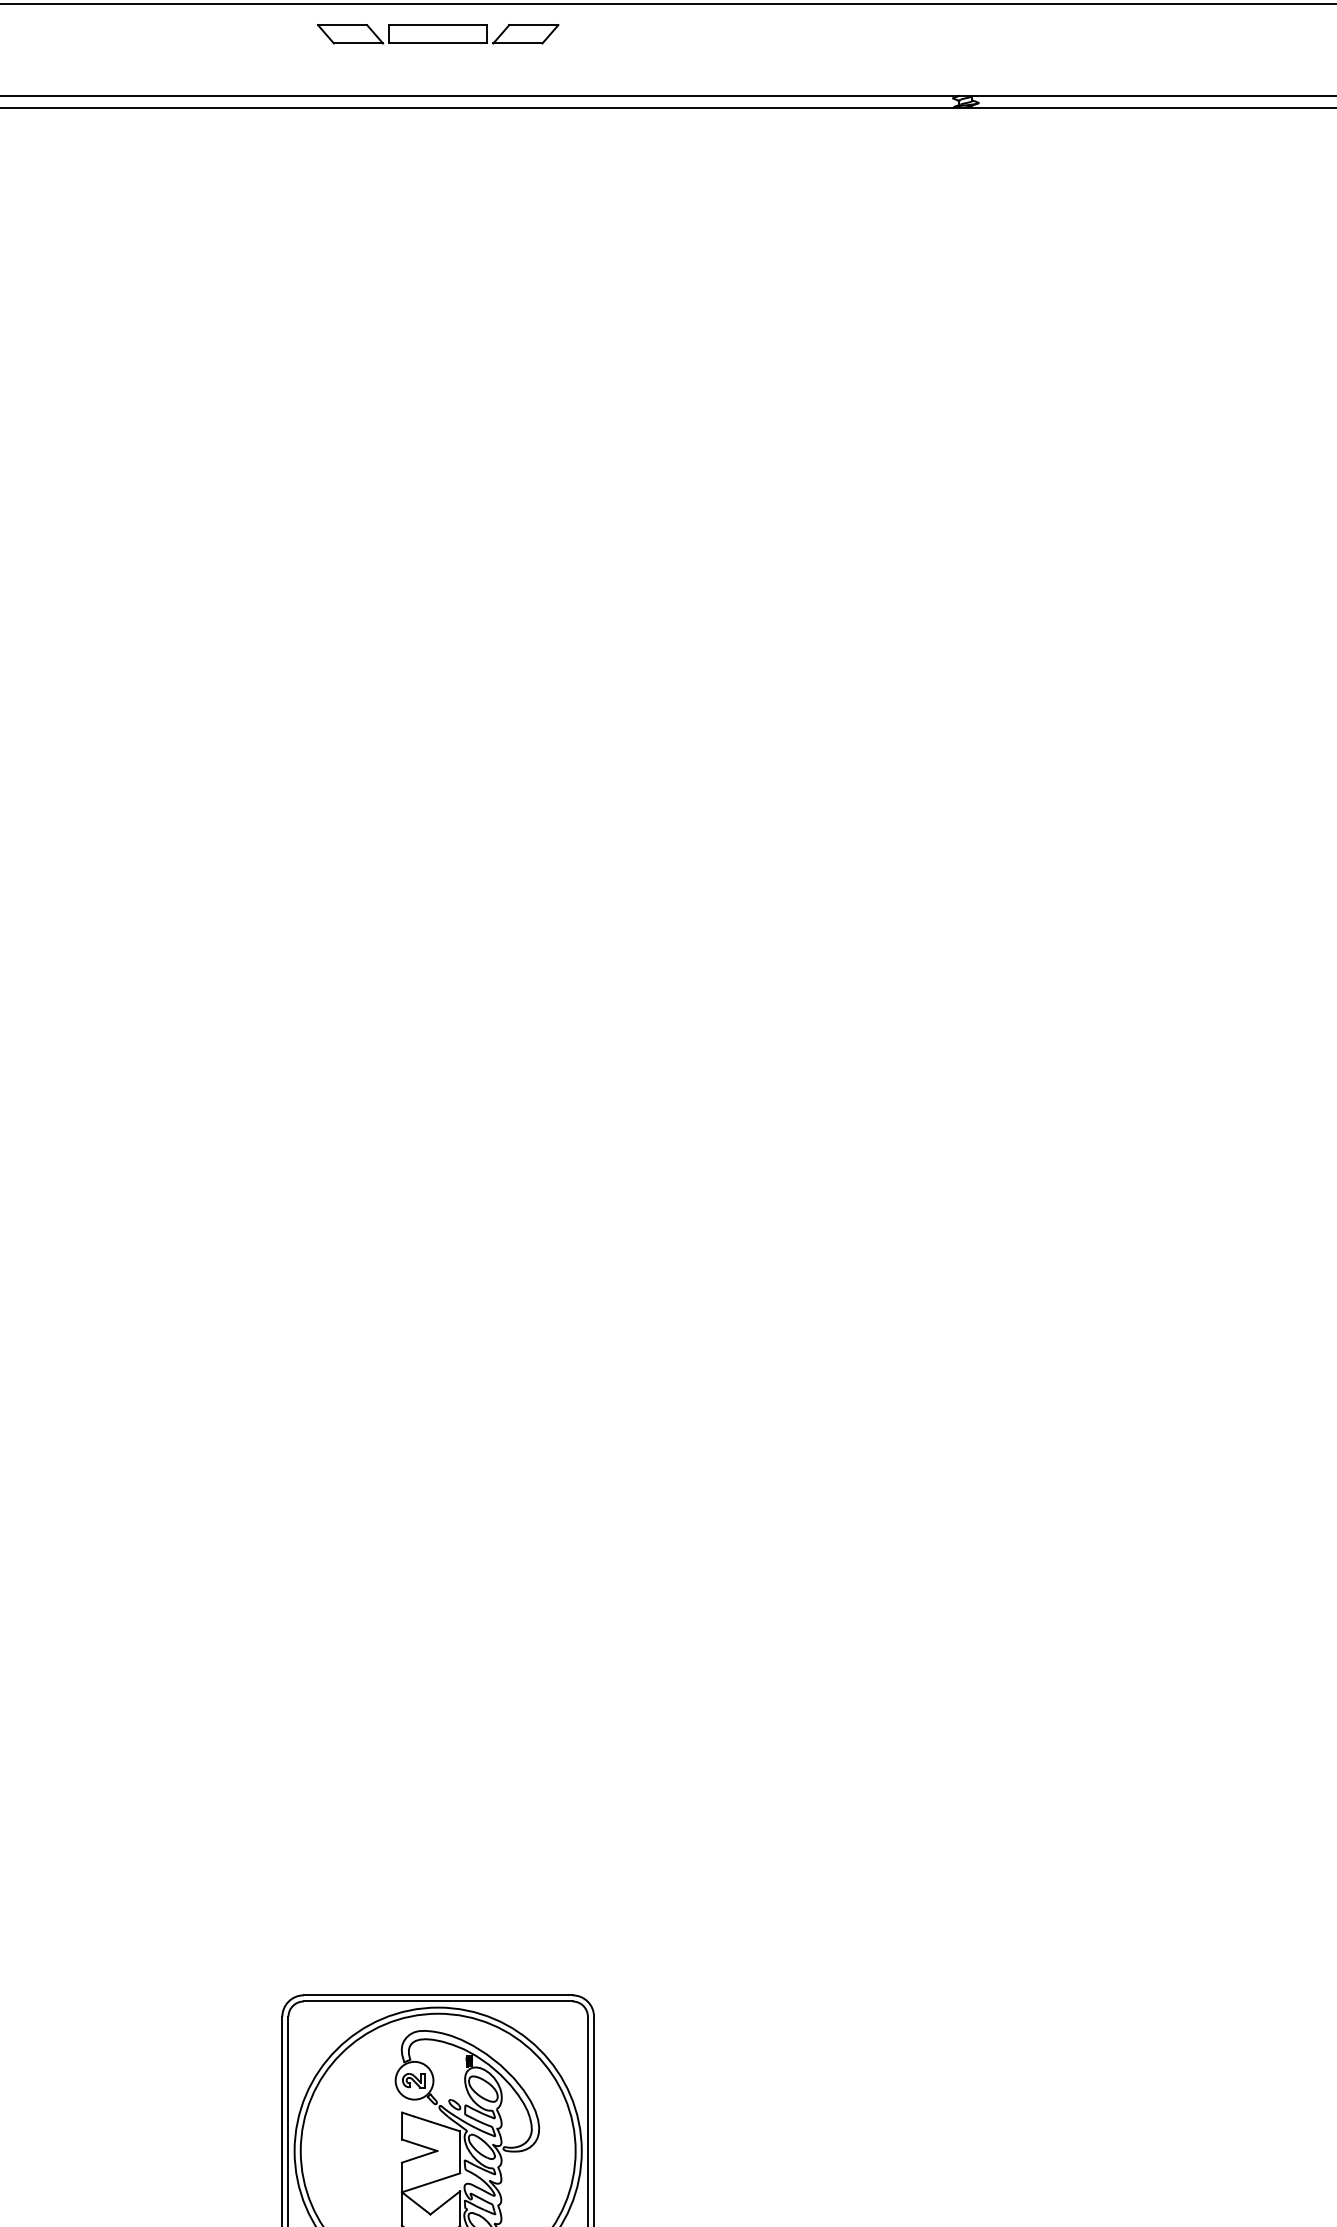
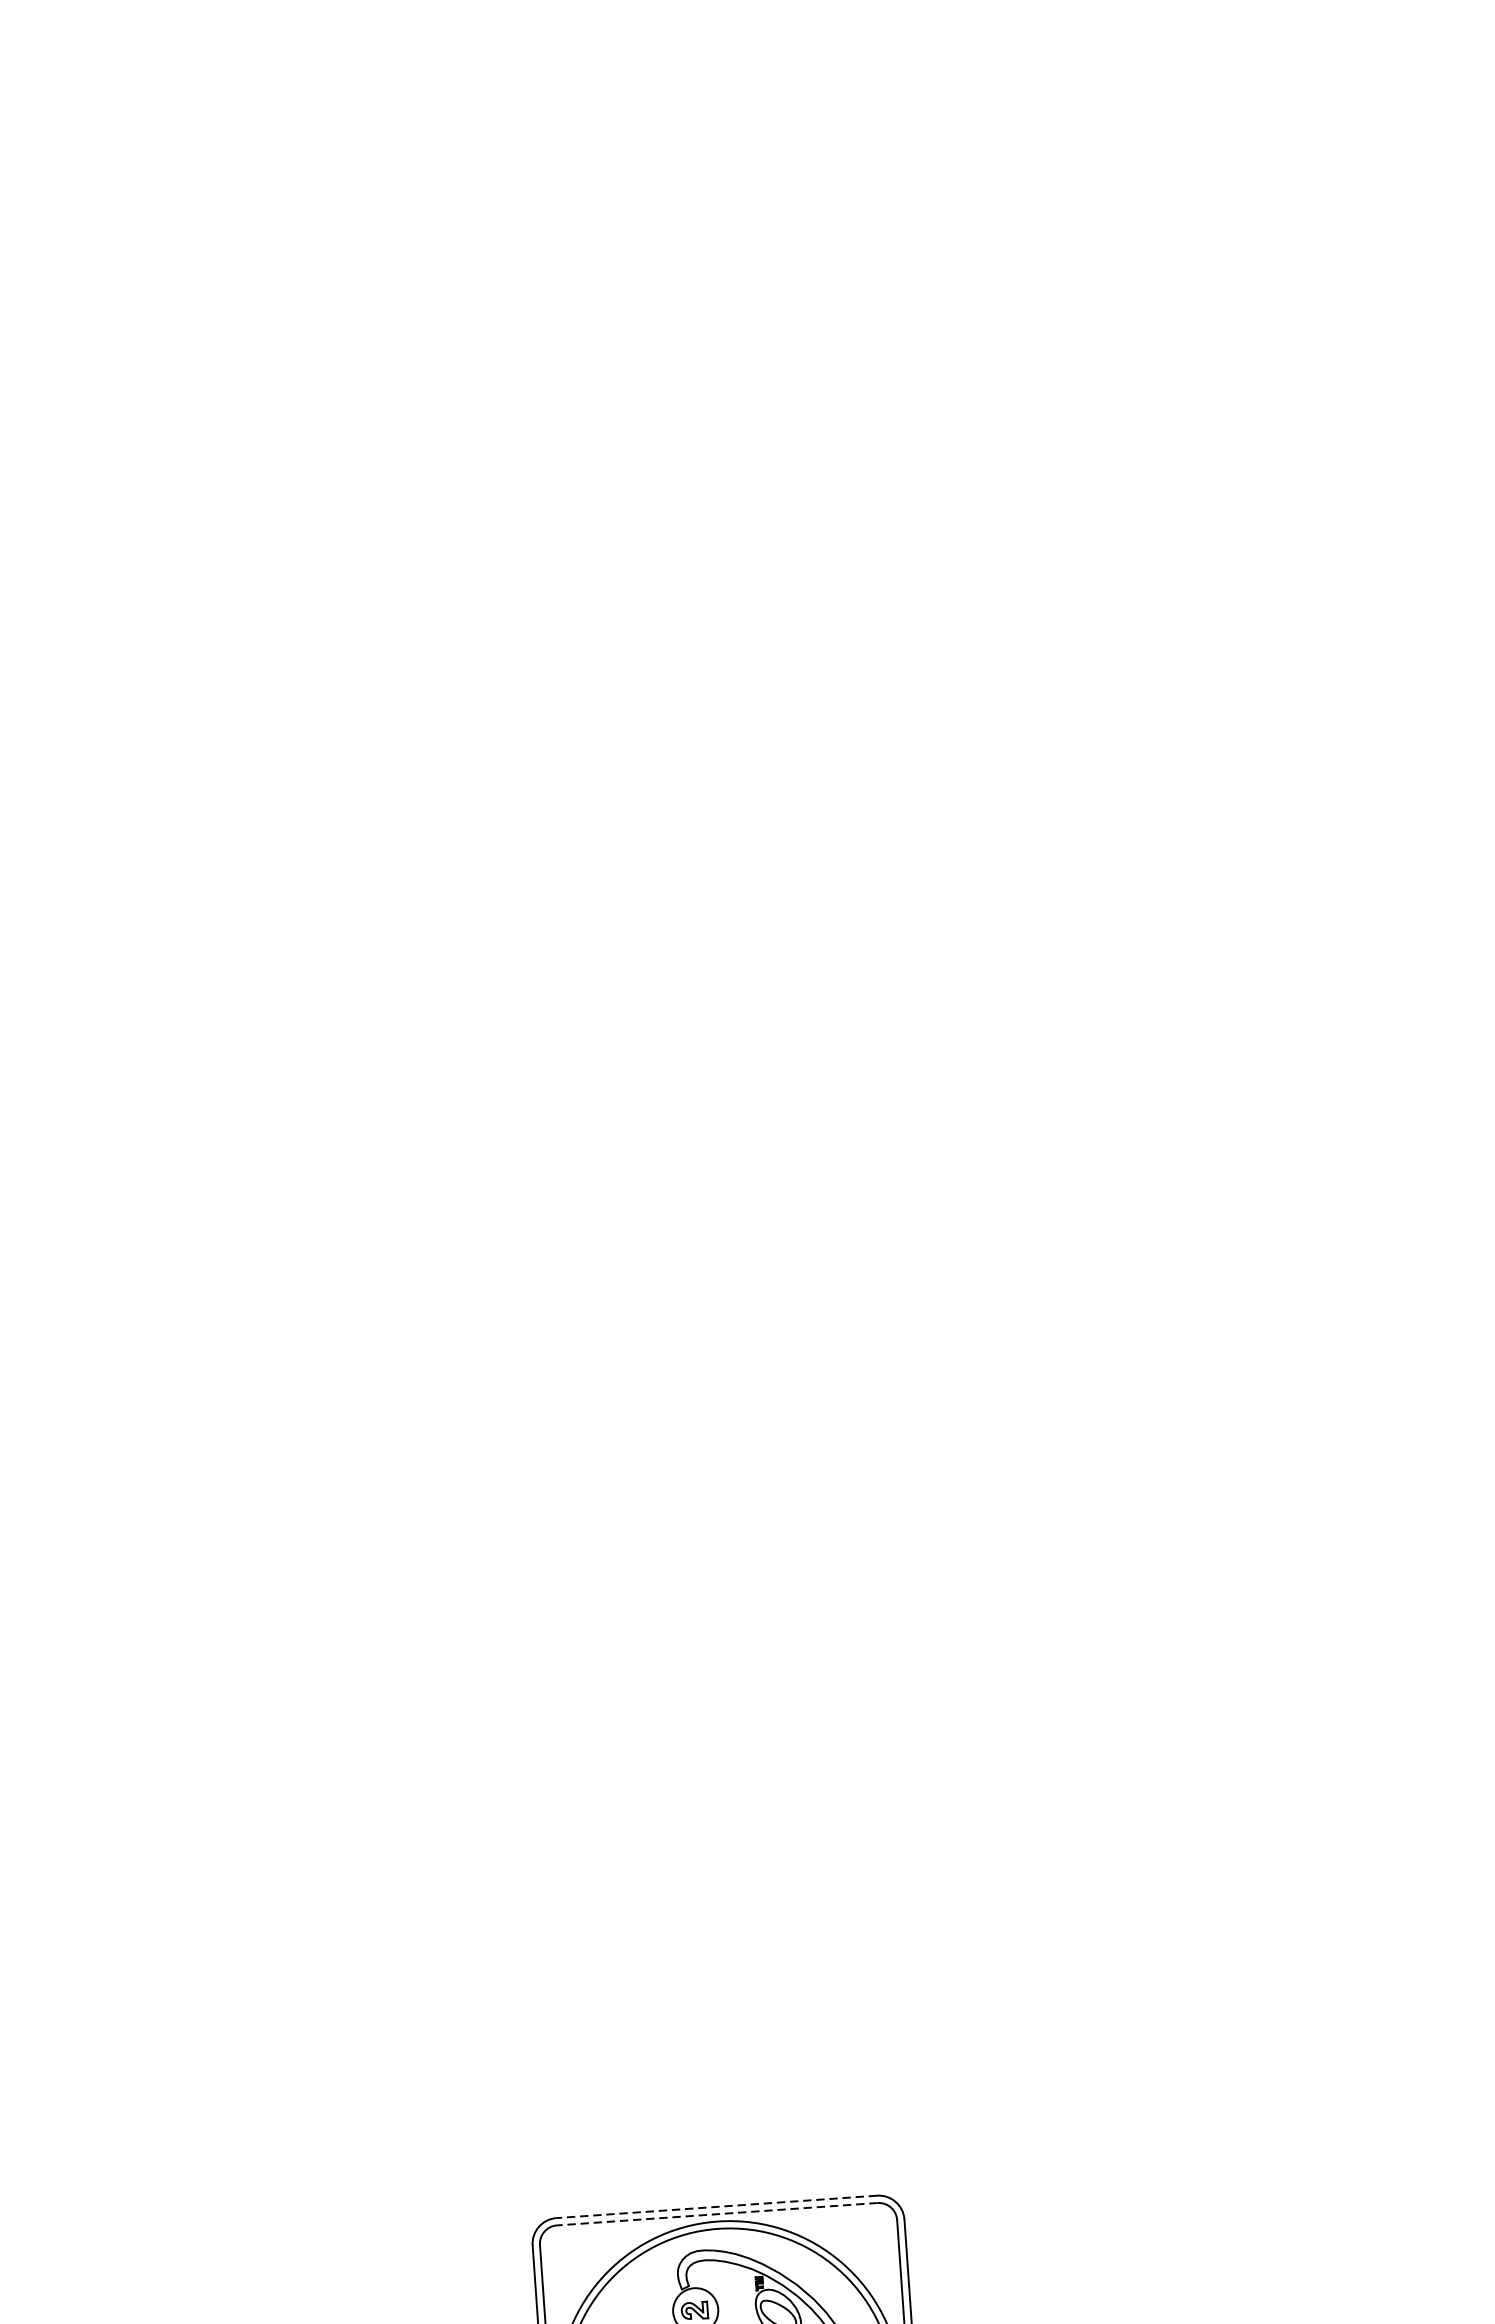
line: (437, 1995) -> (715, 2207), solid -> dashed
line: (437, 2001) -> (716, 2214), solid -> dashed

